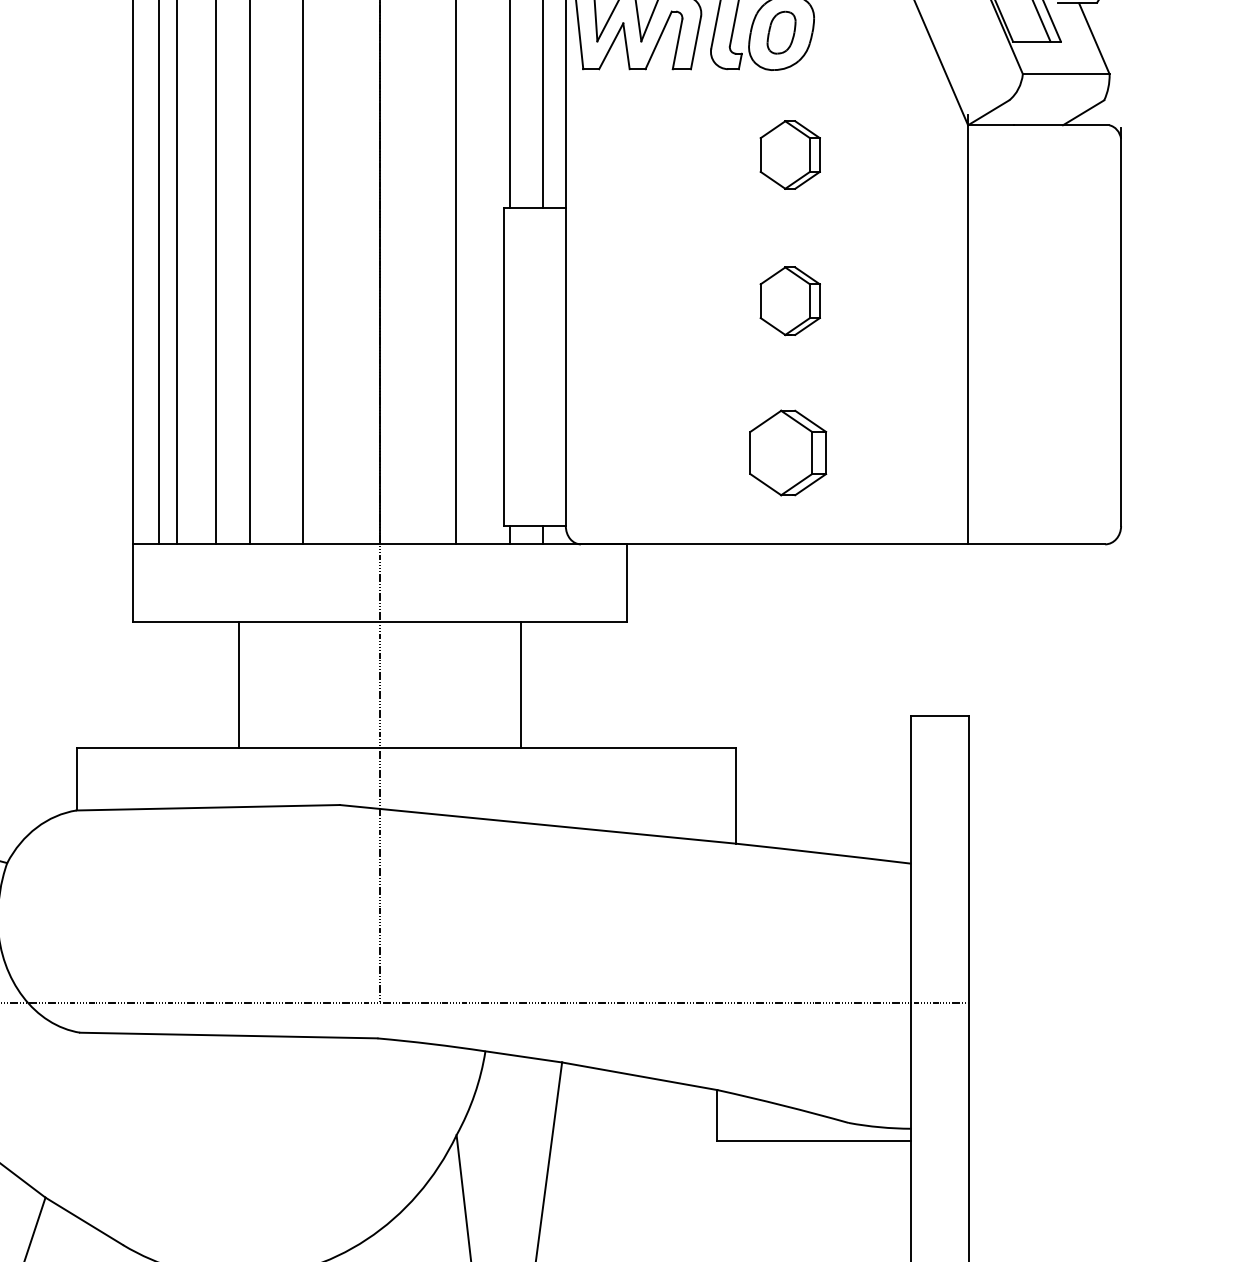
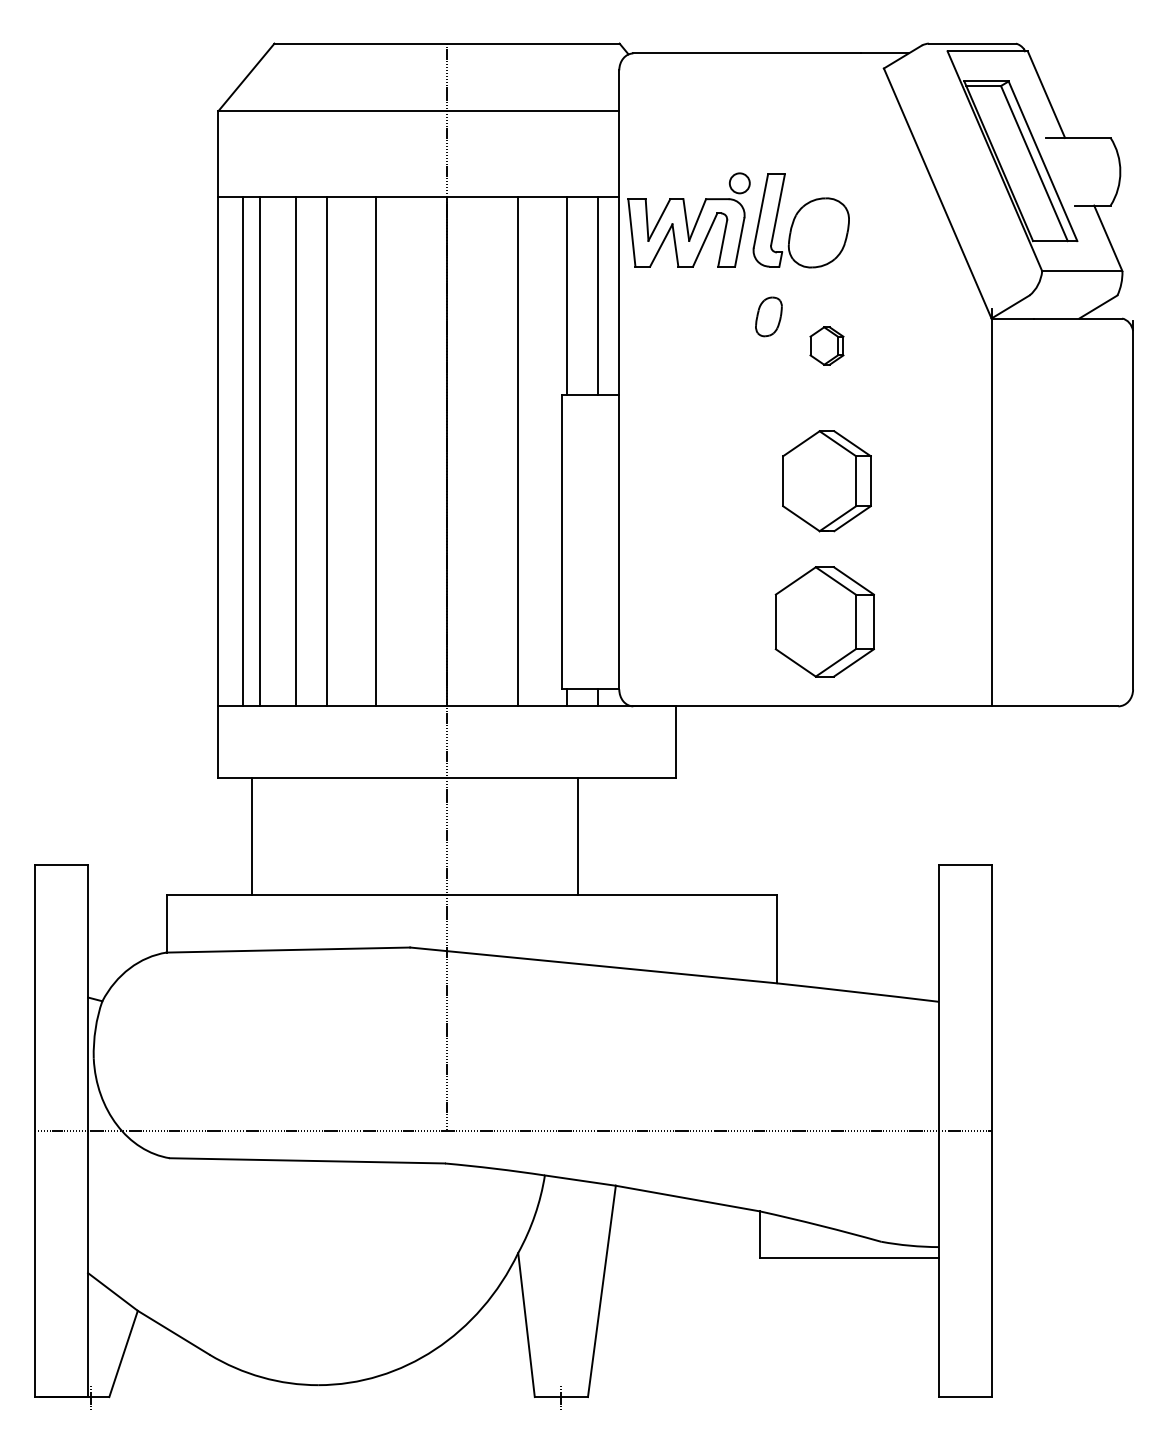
part: (781, 32) -> (768, 316), moved
part: (789, 154) -> (826, 345), size x0.6
part: (789, 301) -> (826, 481), size x1.6
part: (788, 452) -> (825, 621), size x1.4
line: (238, 685) -> (251, 836), moved

